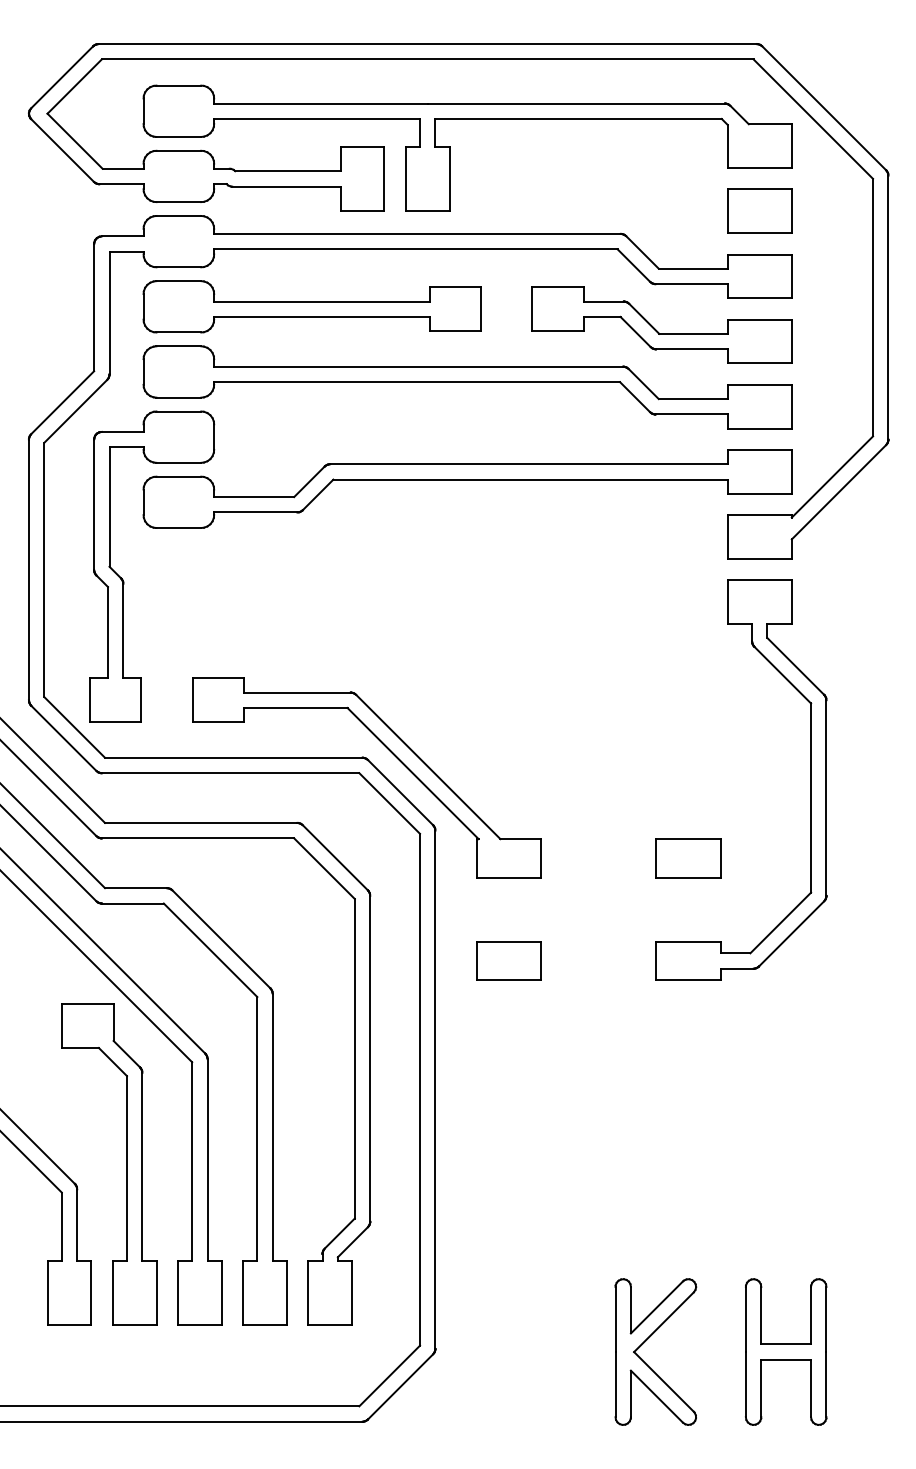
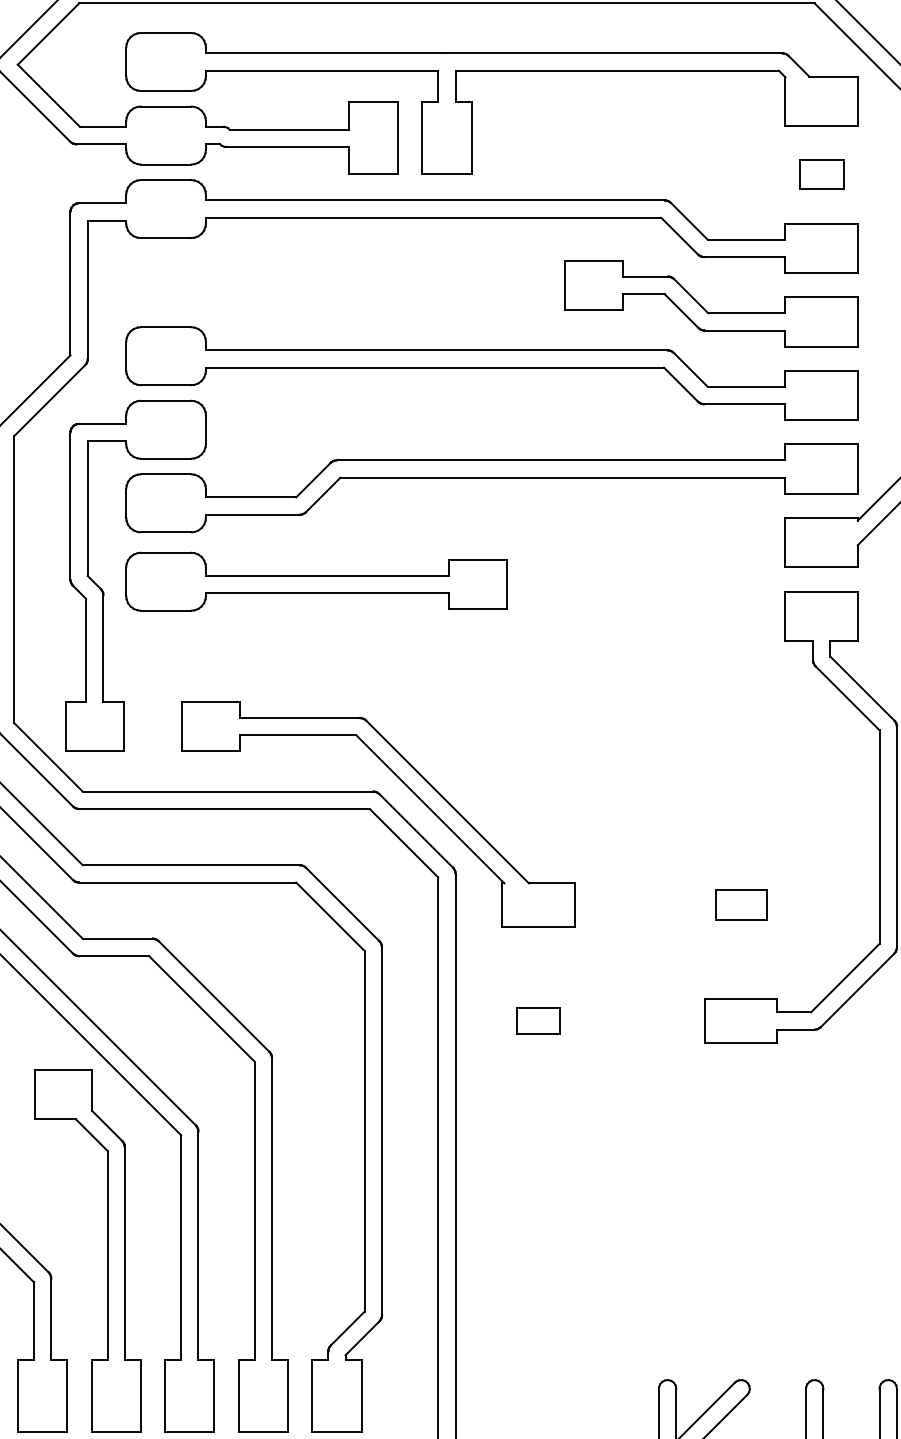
part: (759, 210) -> (821, 173), size x0.6
part: (311, 306) -> (315, 581), moved
part: (688, 858) -> (741, 905), size x0.7
part: (508, 960) -> (538, 1020), size x0.6

